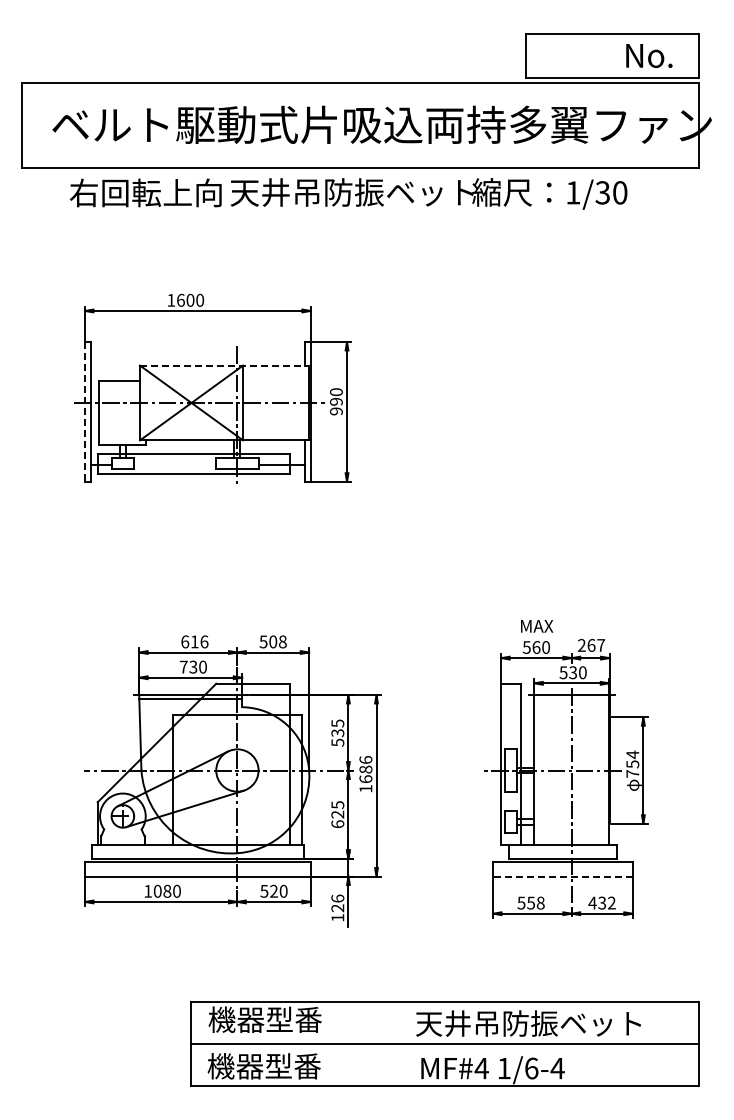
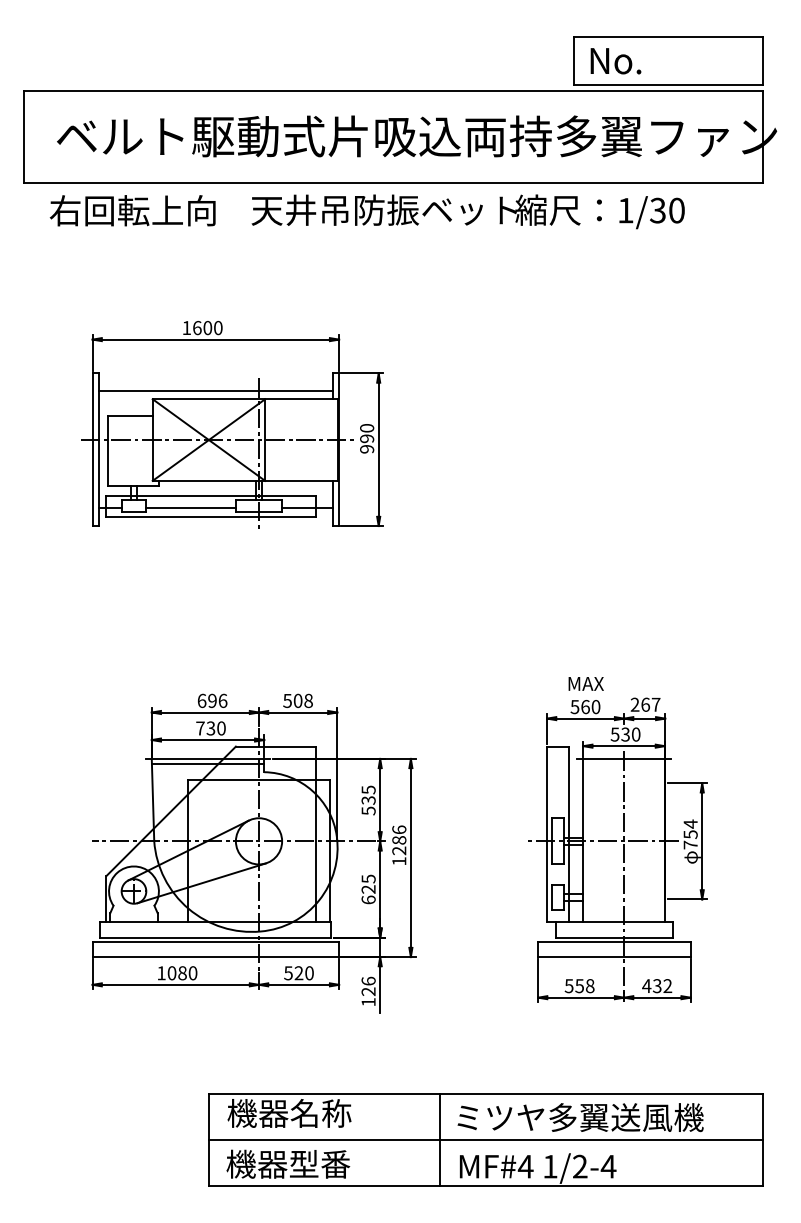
text: (649, 55) -> (616, 60), moved
text: (145, 192) -> (132, 210), moved
line: (197, 358) -> (215, 391), added
line: (224, 365) -> (244, 399), dashed -> solid
line: (85, 411) -> (93, 449), dashed -> solid
line: (175, 465) -> (191, 508), added
text: (194, 641) -> (212, 700), 616 -> 696
text: (365, 779) -> (398, 851), 1686 -> 1286
line: (562, 876) -> (613, 957), dashed -> solid
text: (293, 1019) -> (320, 1113), 機器型番 -> 機器名称
text: (530, 1023) -> (579, 1117), 天井吊防振ベット -> ミツヤ多翼送風機
line: (402, 1043) -> (439, 1139), added
text: (531, 1068) -> (580, 1166), 1/6-4 -> 1/2-4

